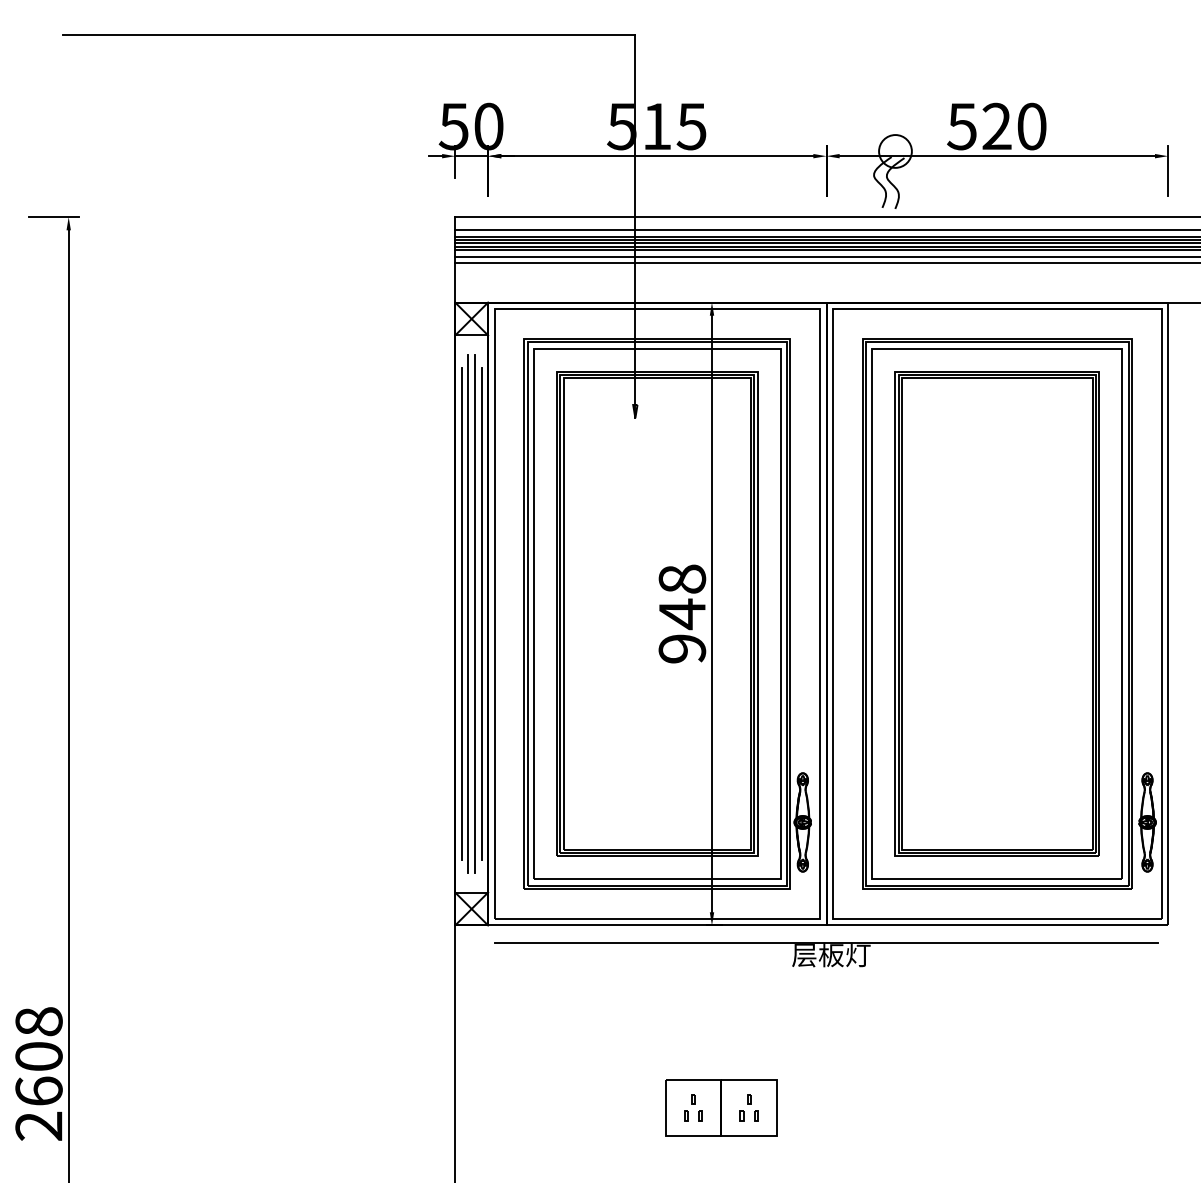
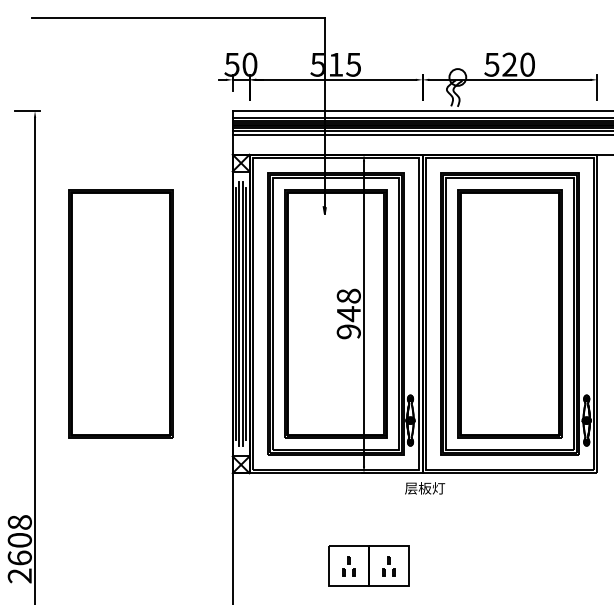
part: (235, 613) -> (120, 313), added
line: (826, 943) -> (422, 482), removed
part: (720, 1107) -> (368, 566), size x1.4

